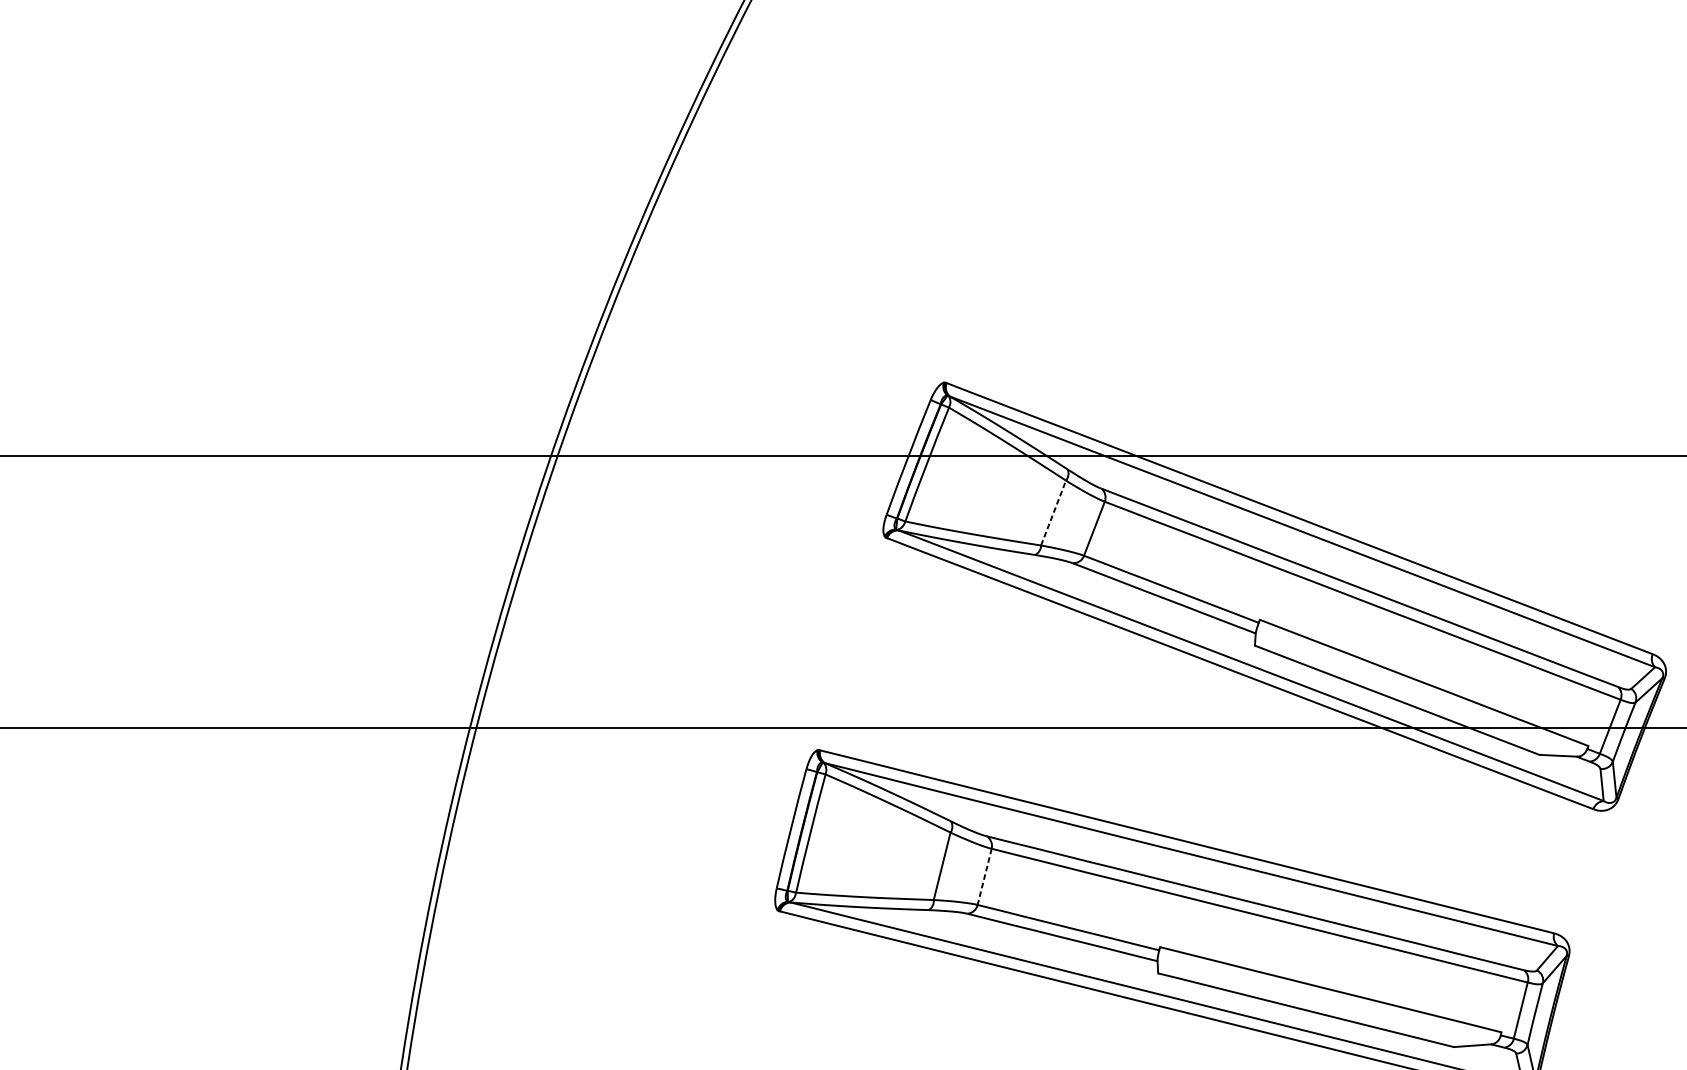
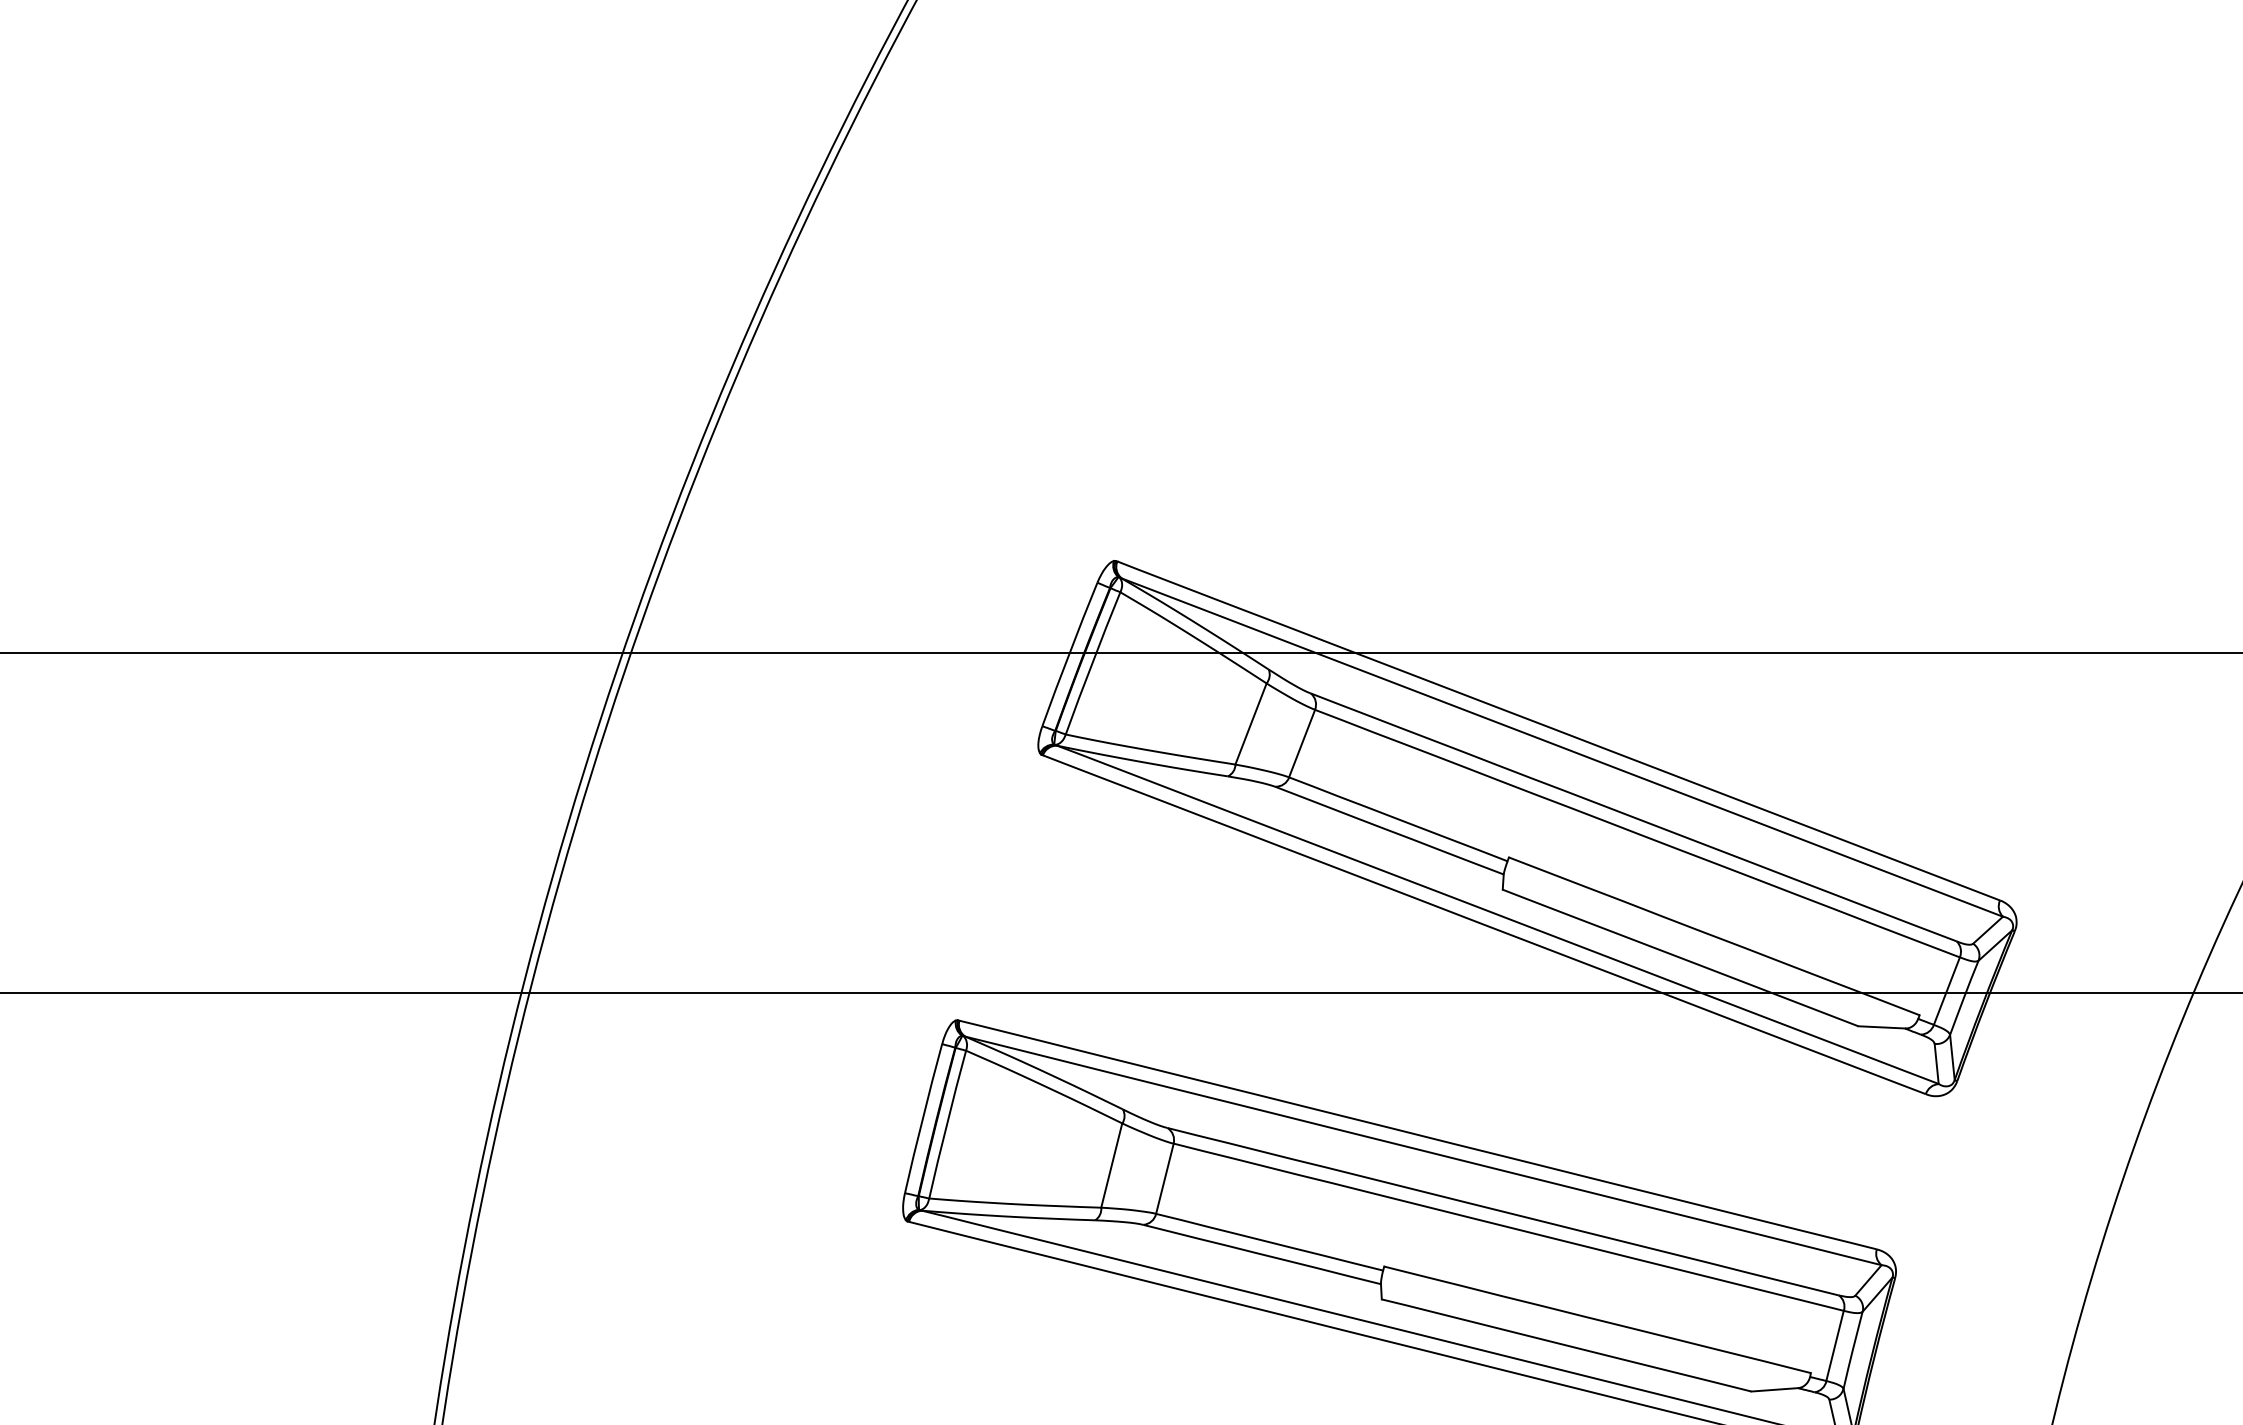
line: (1053, 512) -> (1251, 723), dashed -> solid
line: (984, 877) -> (1164, 1179), dashed -> solid

